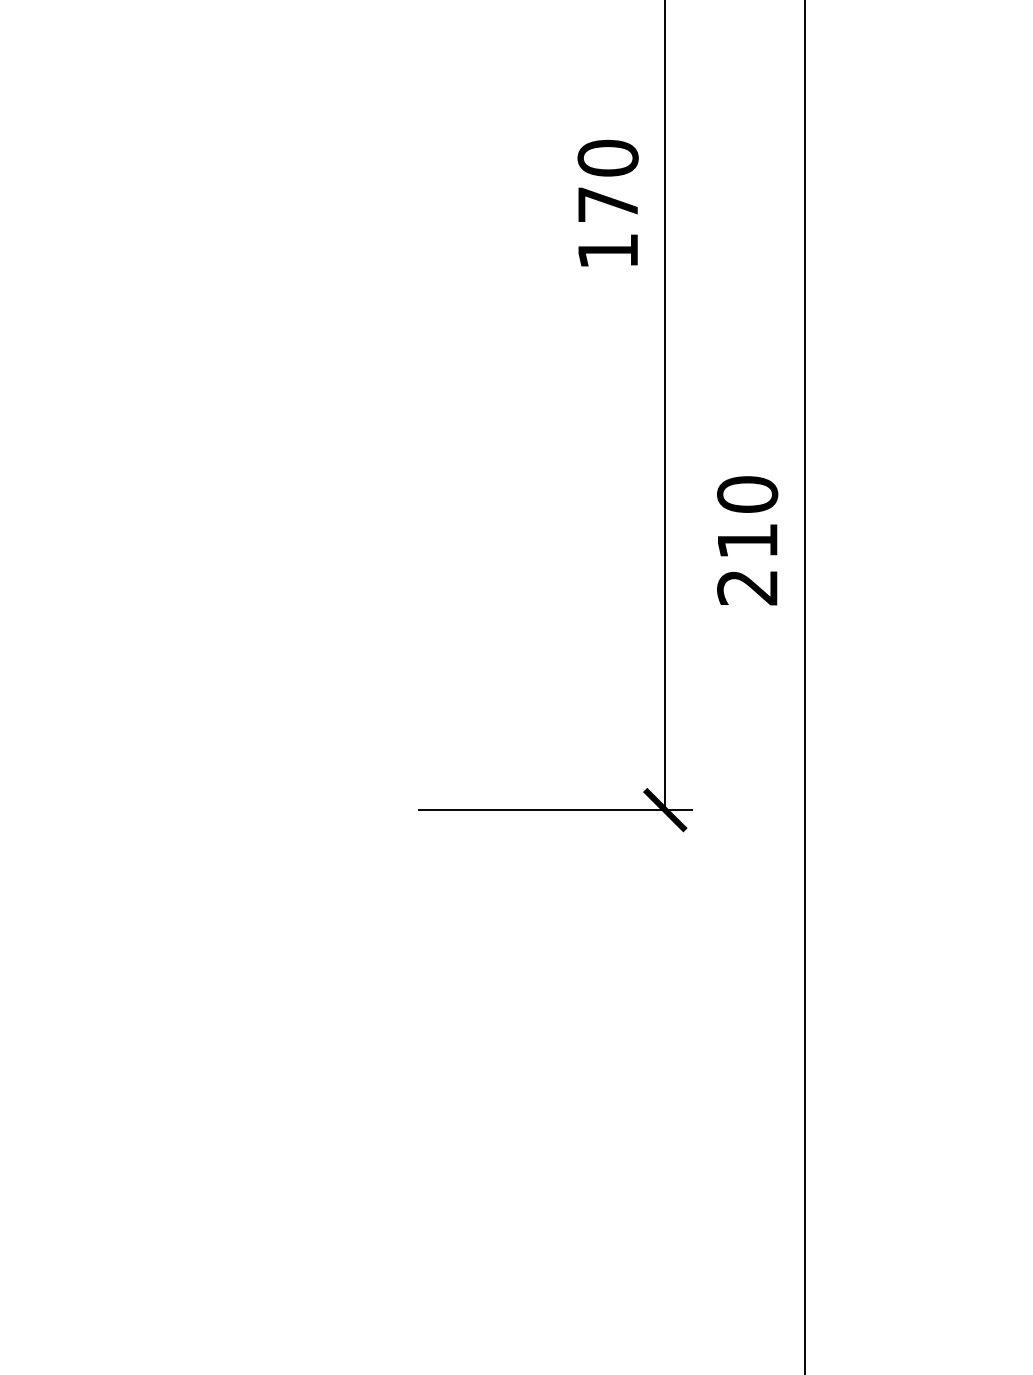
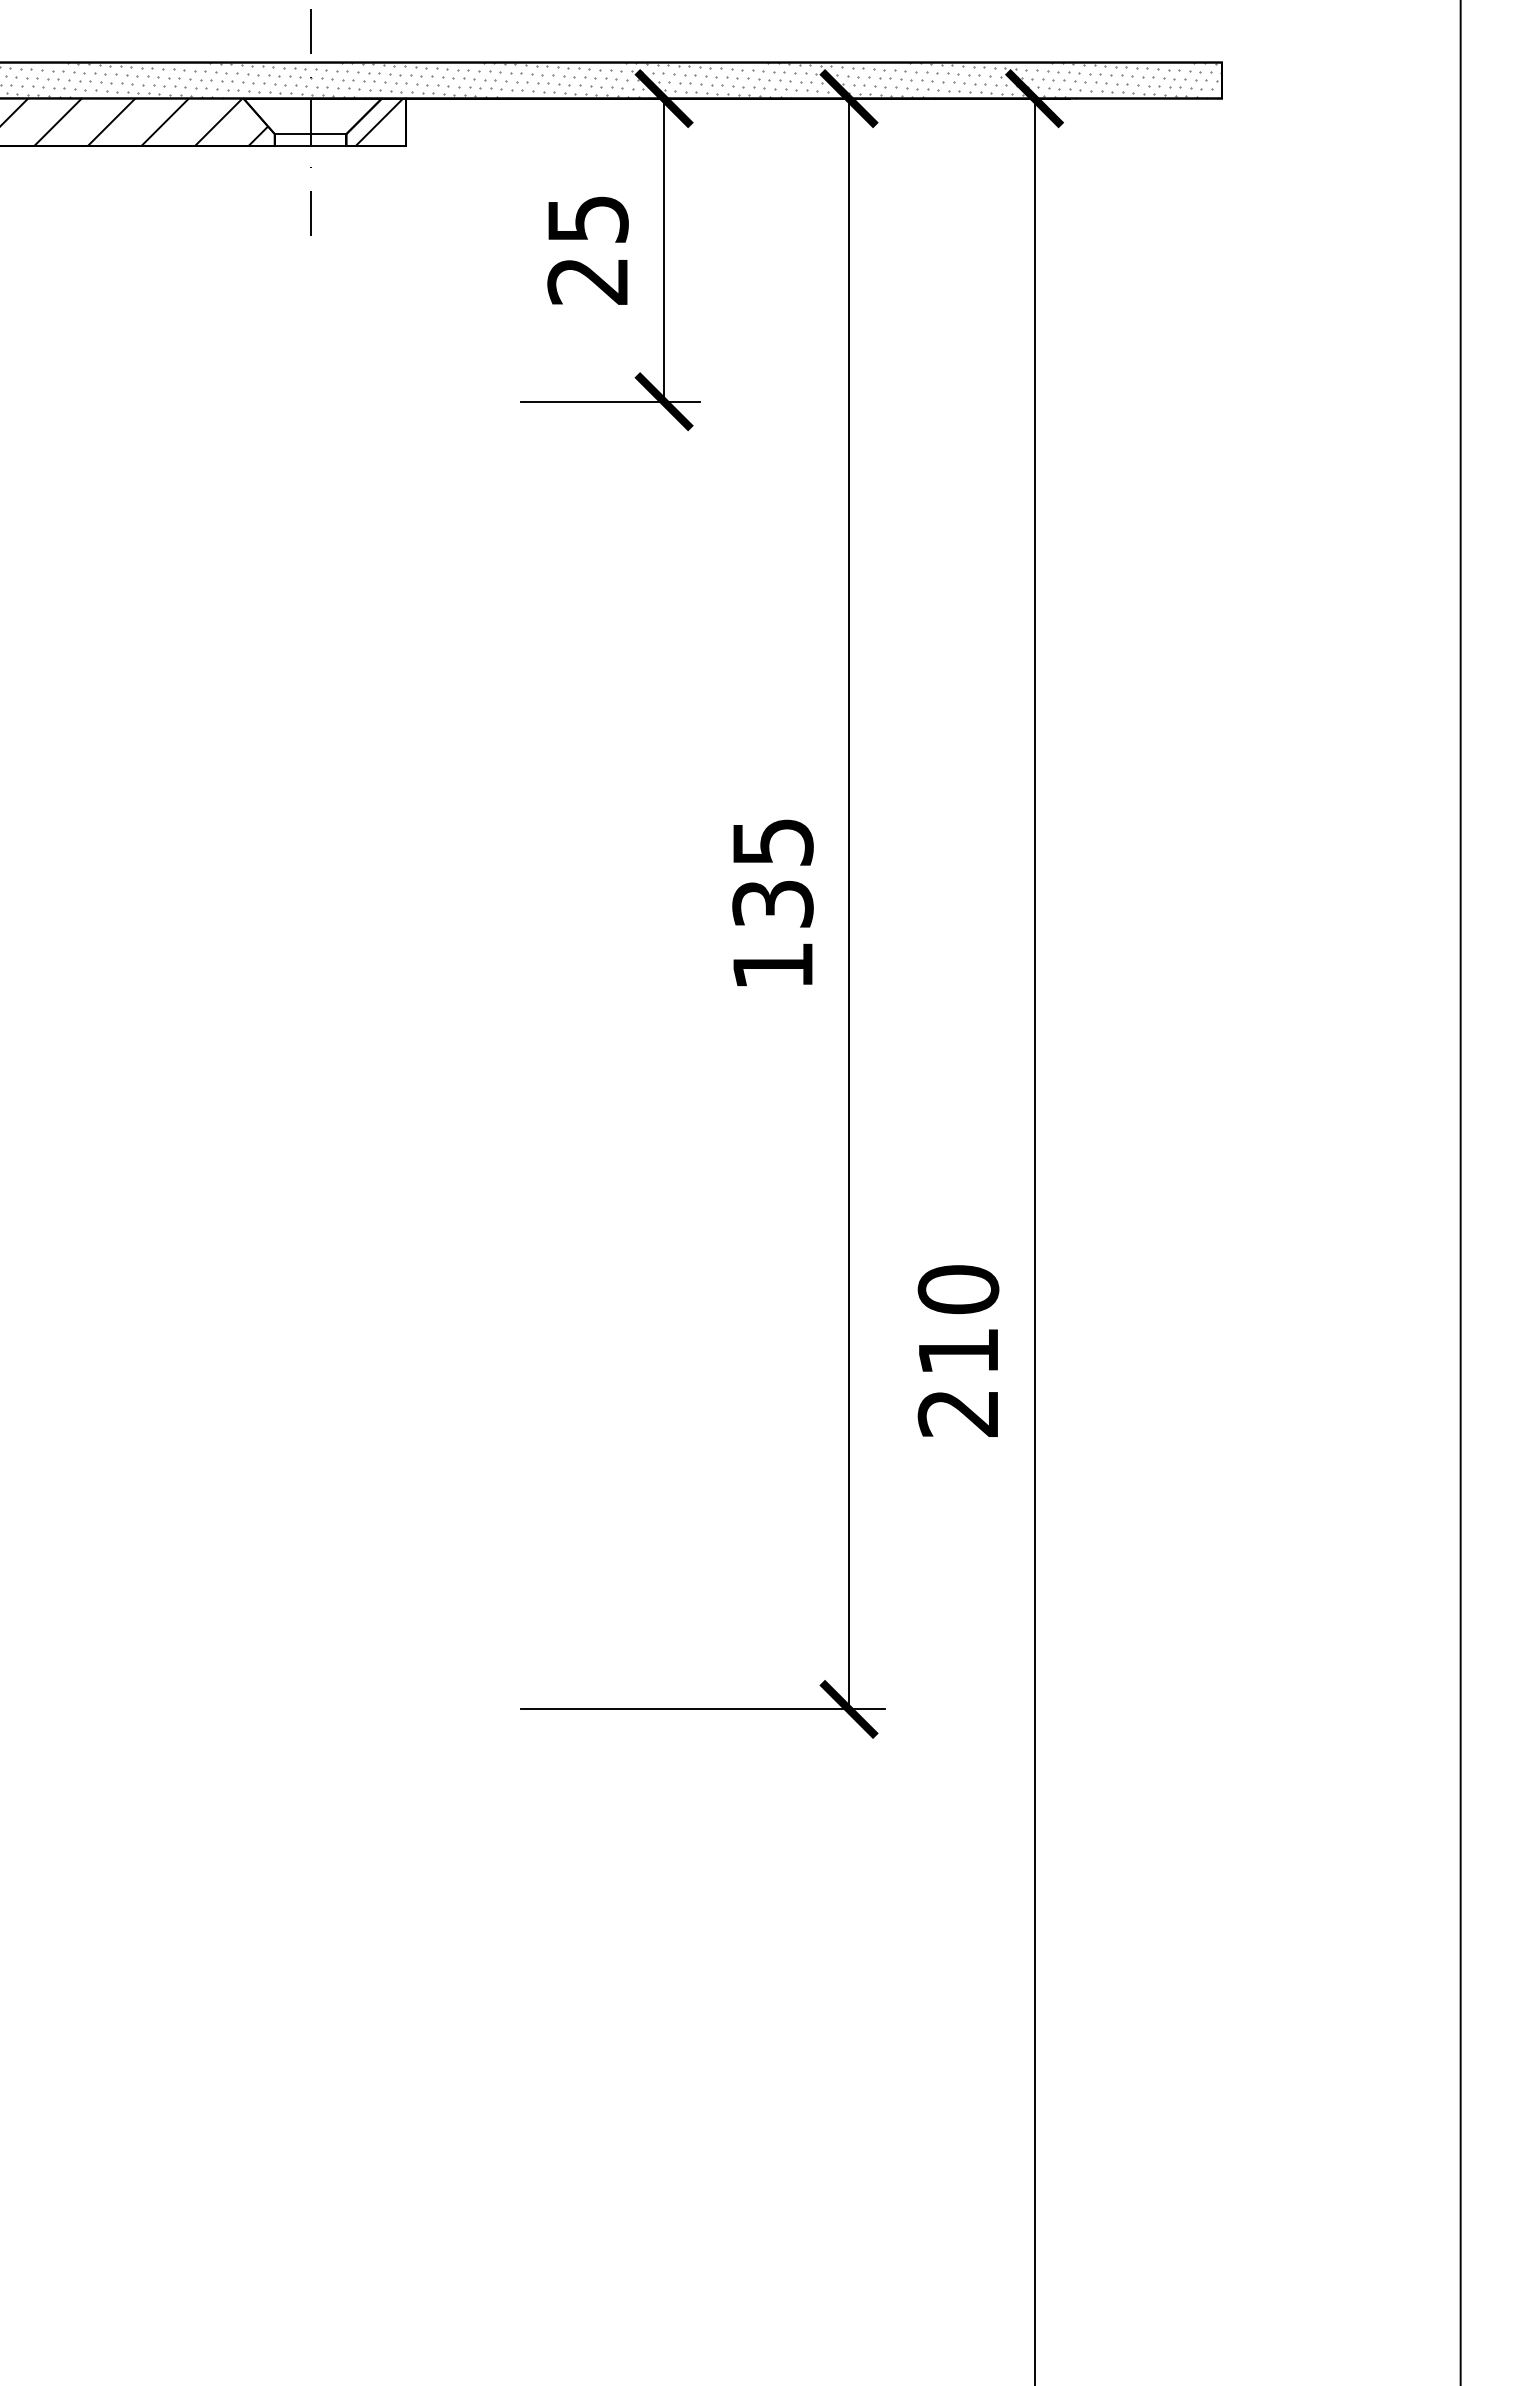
text: (607, 181) -> (772, 872), 170 -> 135

